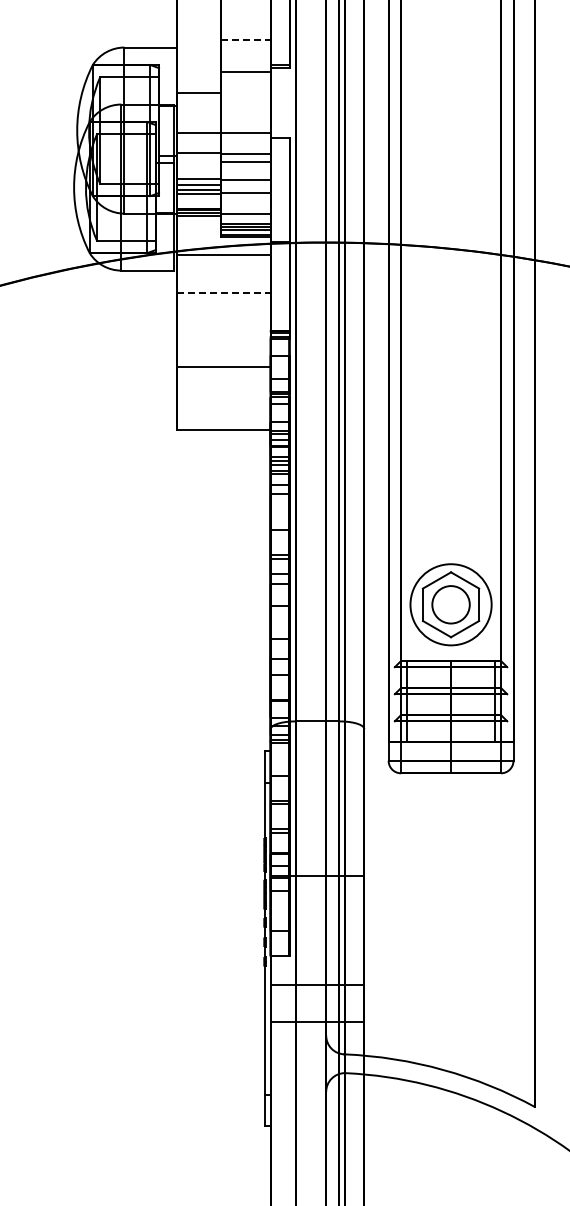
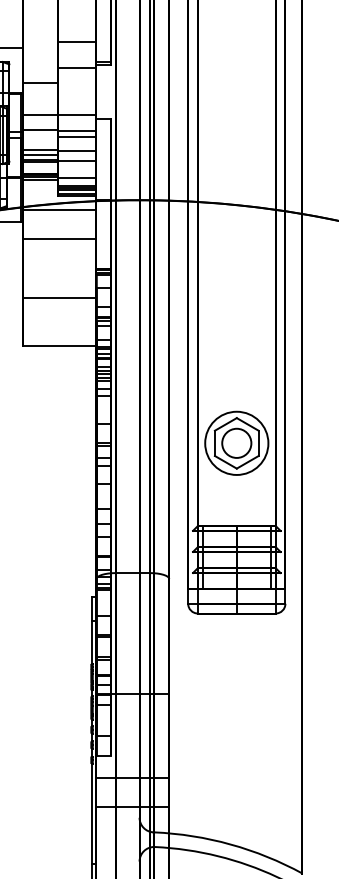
line: (245, 39) -> (76, 42), dashed -> solid
line: (223, 292) -> (59, 239), dashed -> solid
part: (450, 604) -> (236, 443), moved

